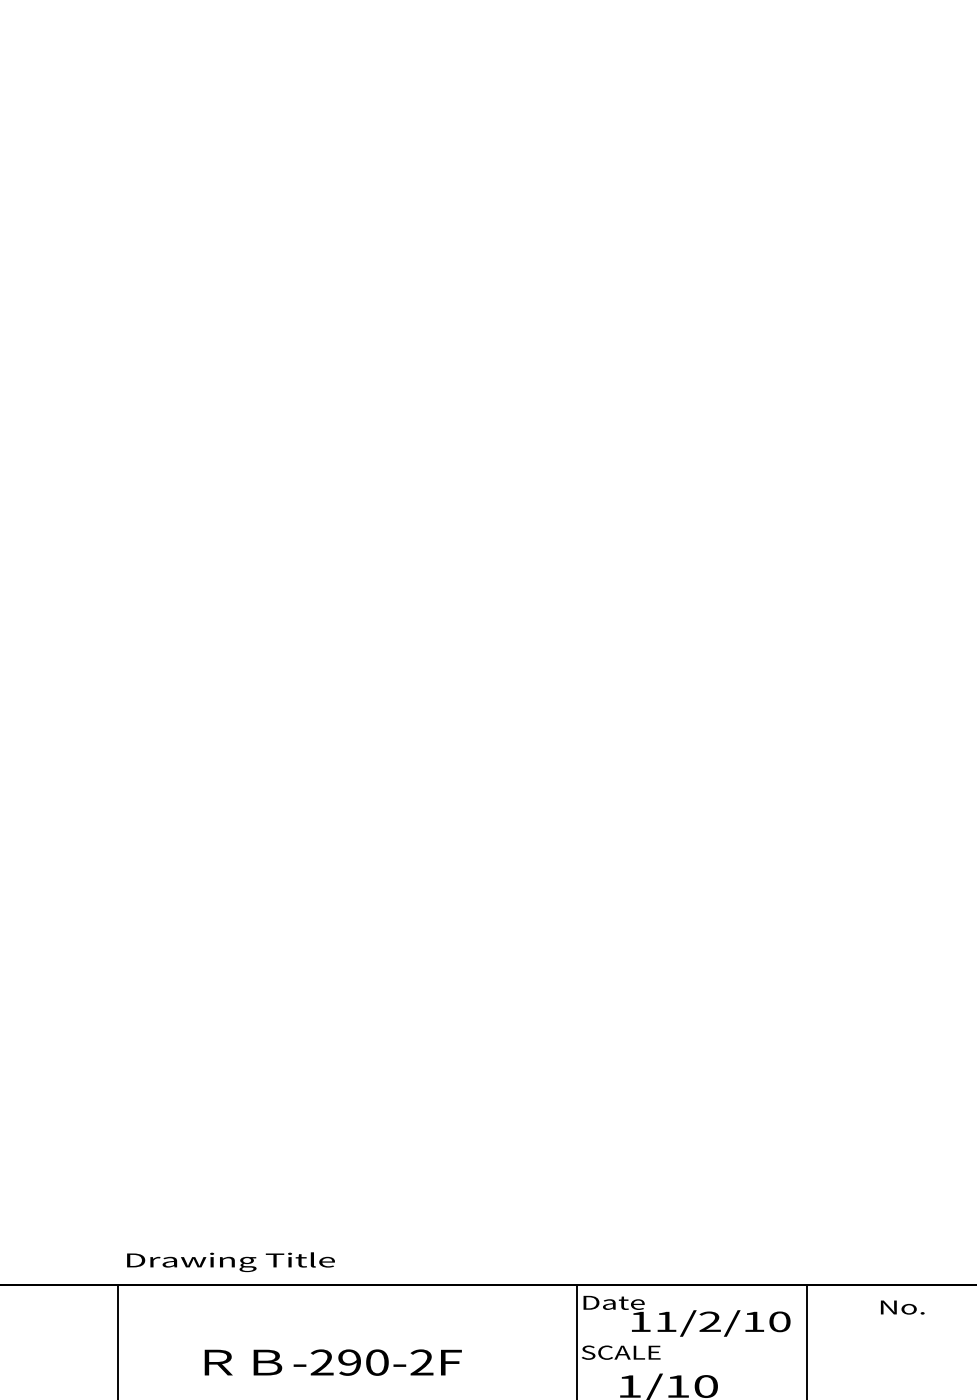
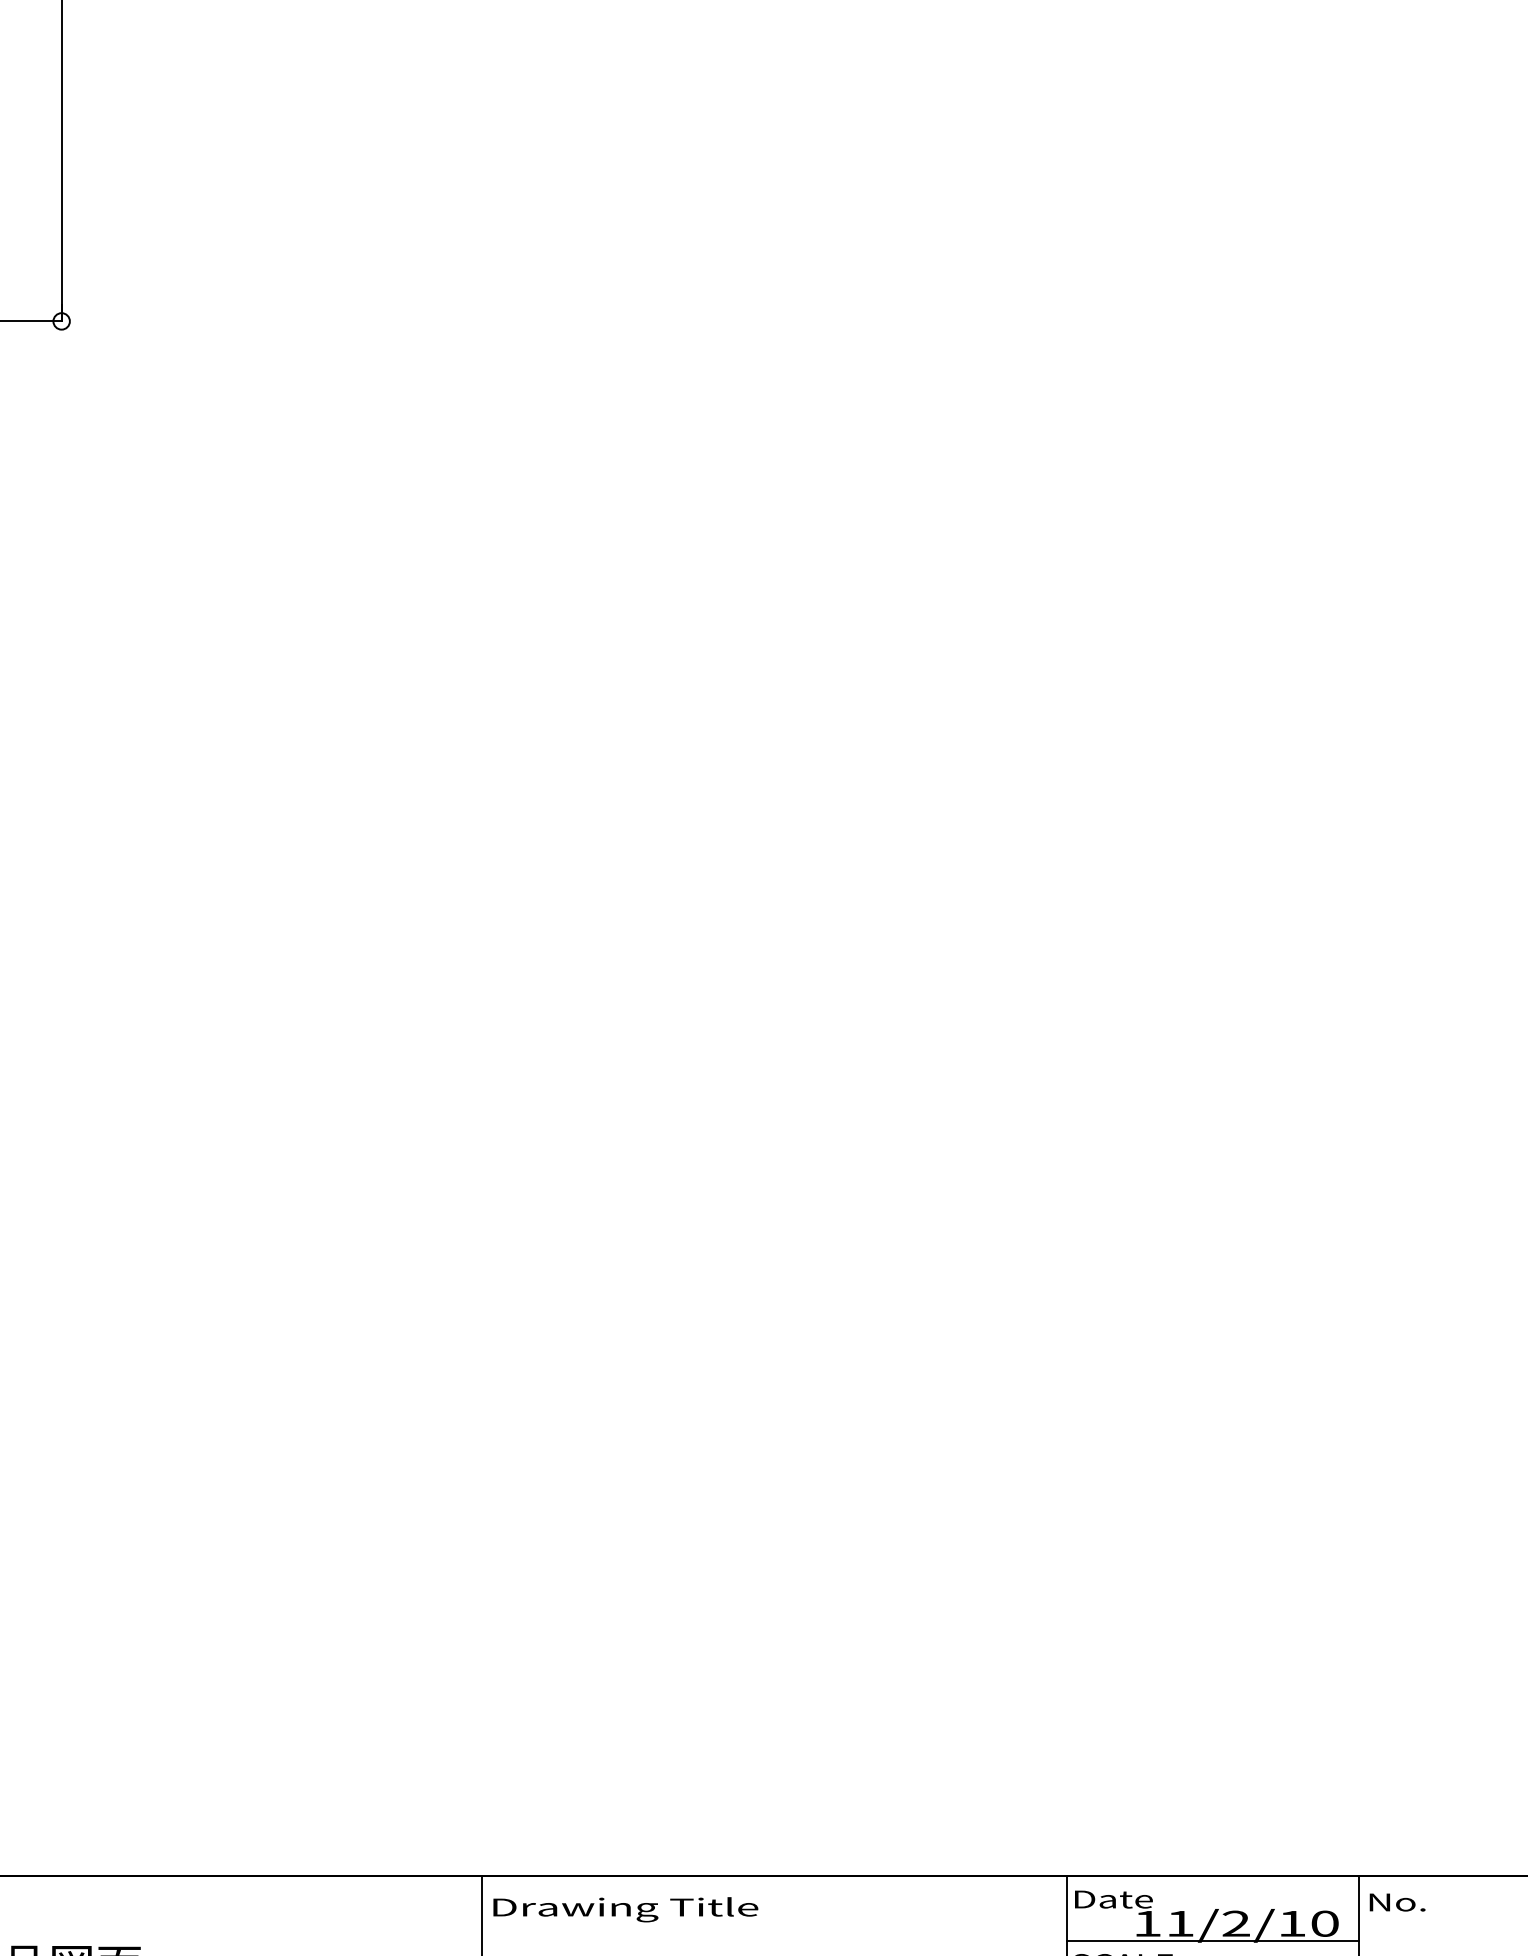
text: (230, 1261) -> (625, 1909), moved
text: (902, 1307) -> (1397, 1902), moved
line: (692, 1334) -> (1213, 1940), added

